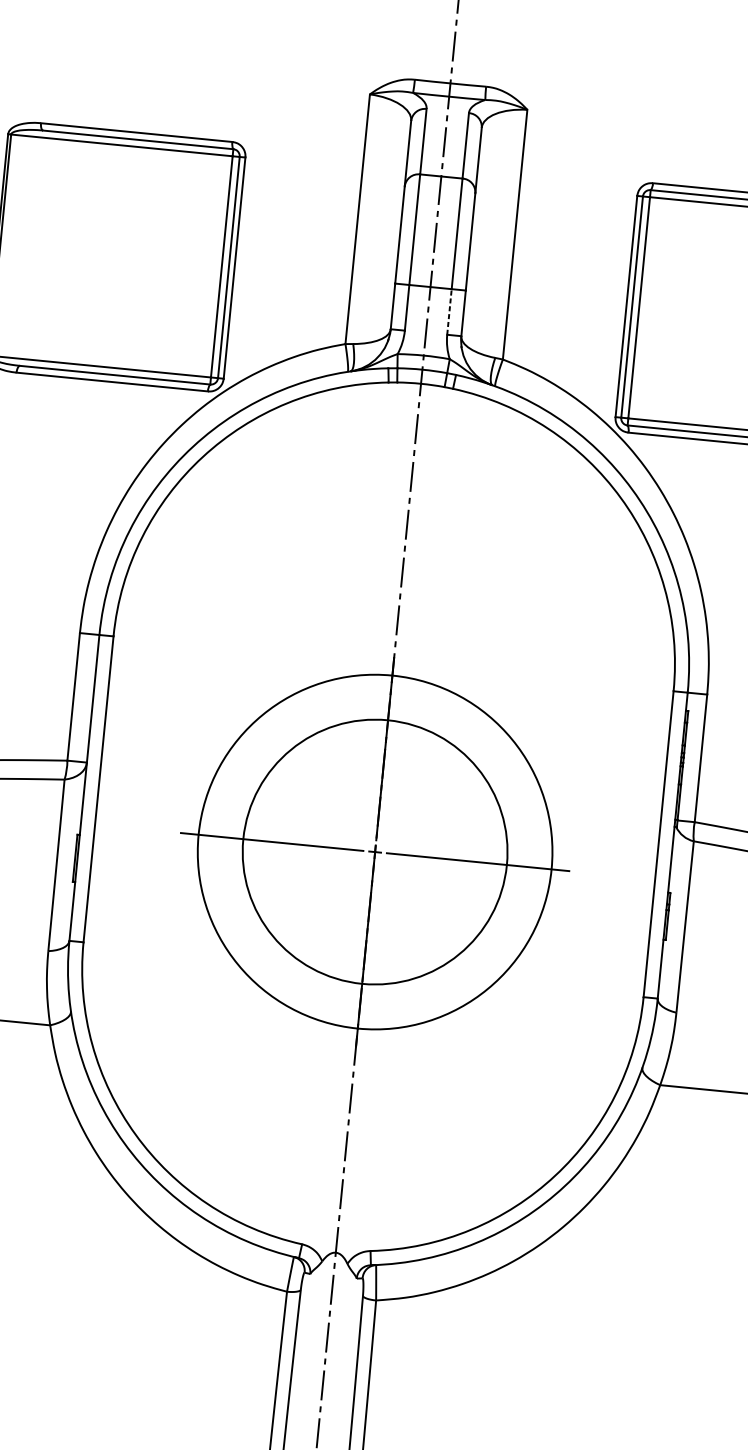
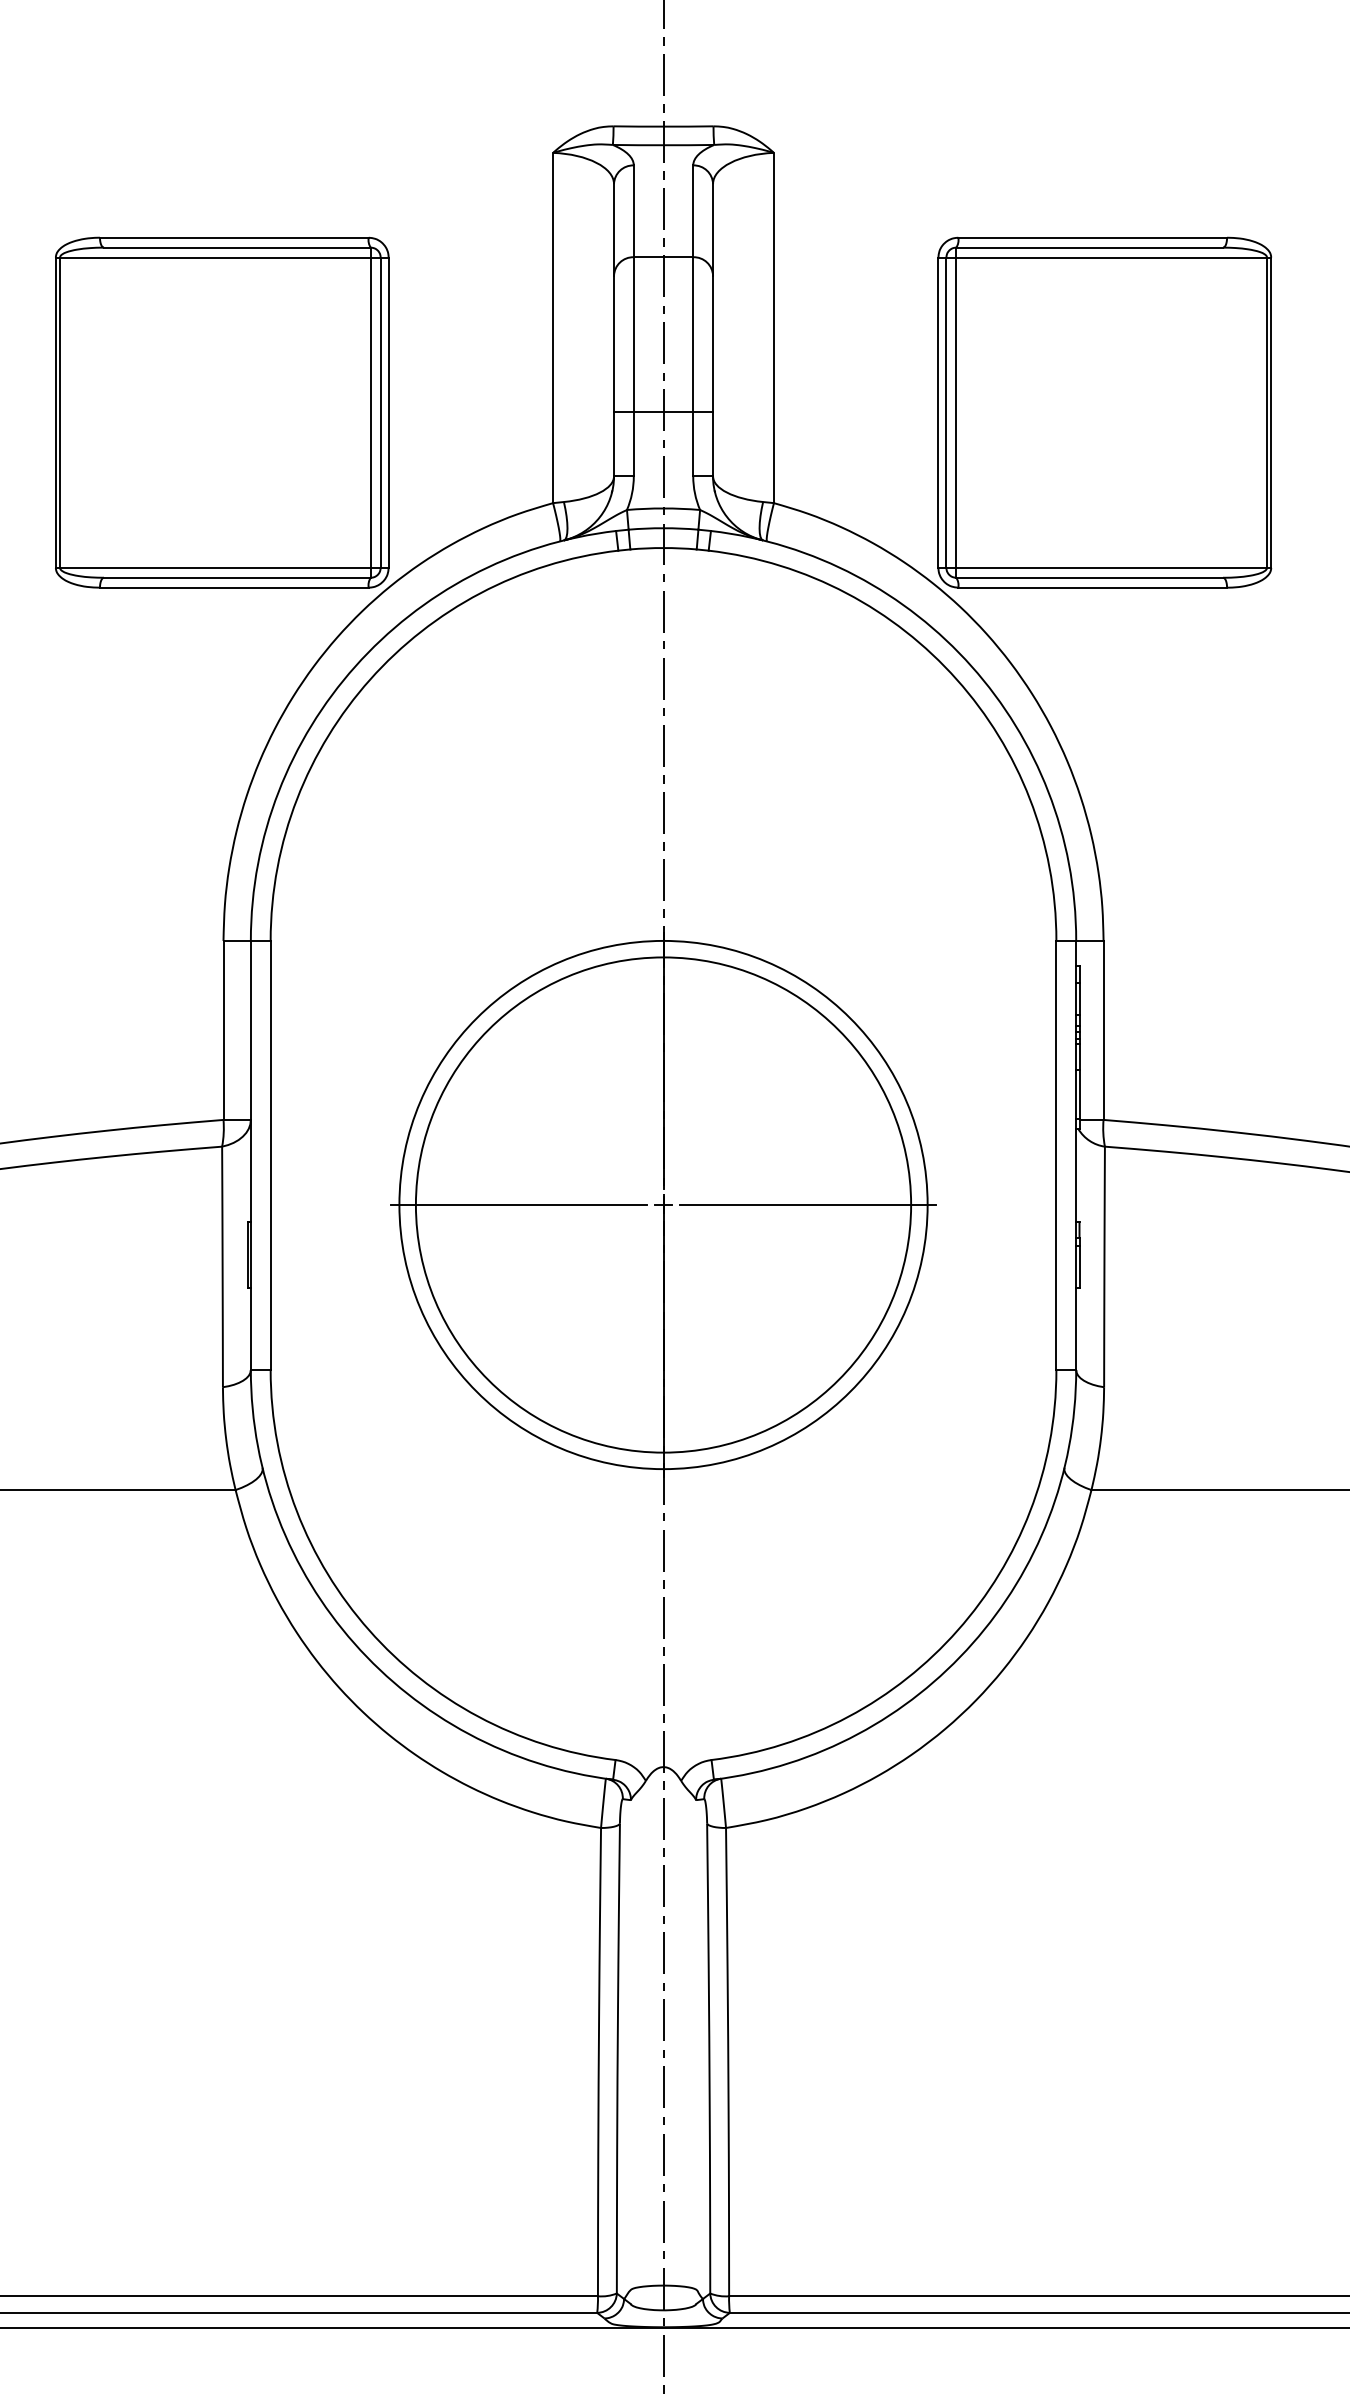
line: (449, 311) -> (693, 443), dashed -> solid
circle: (375, 851) -> (663, 1204), size x1.43

